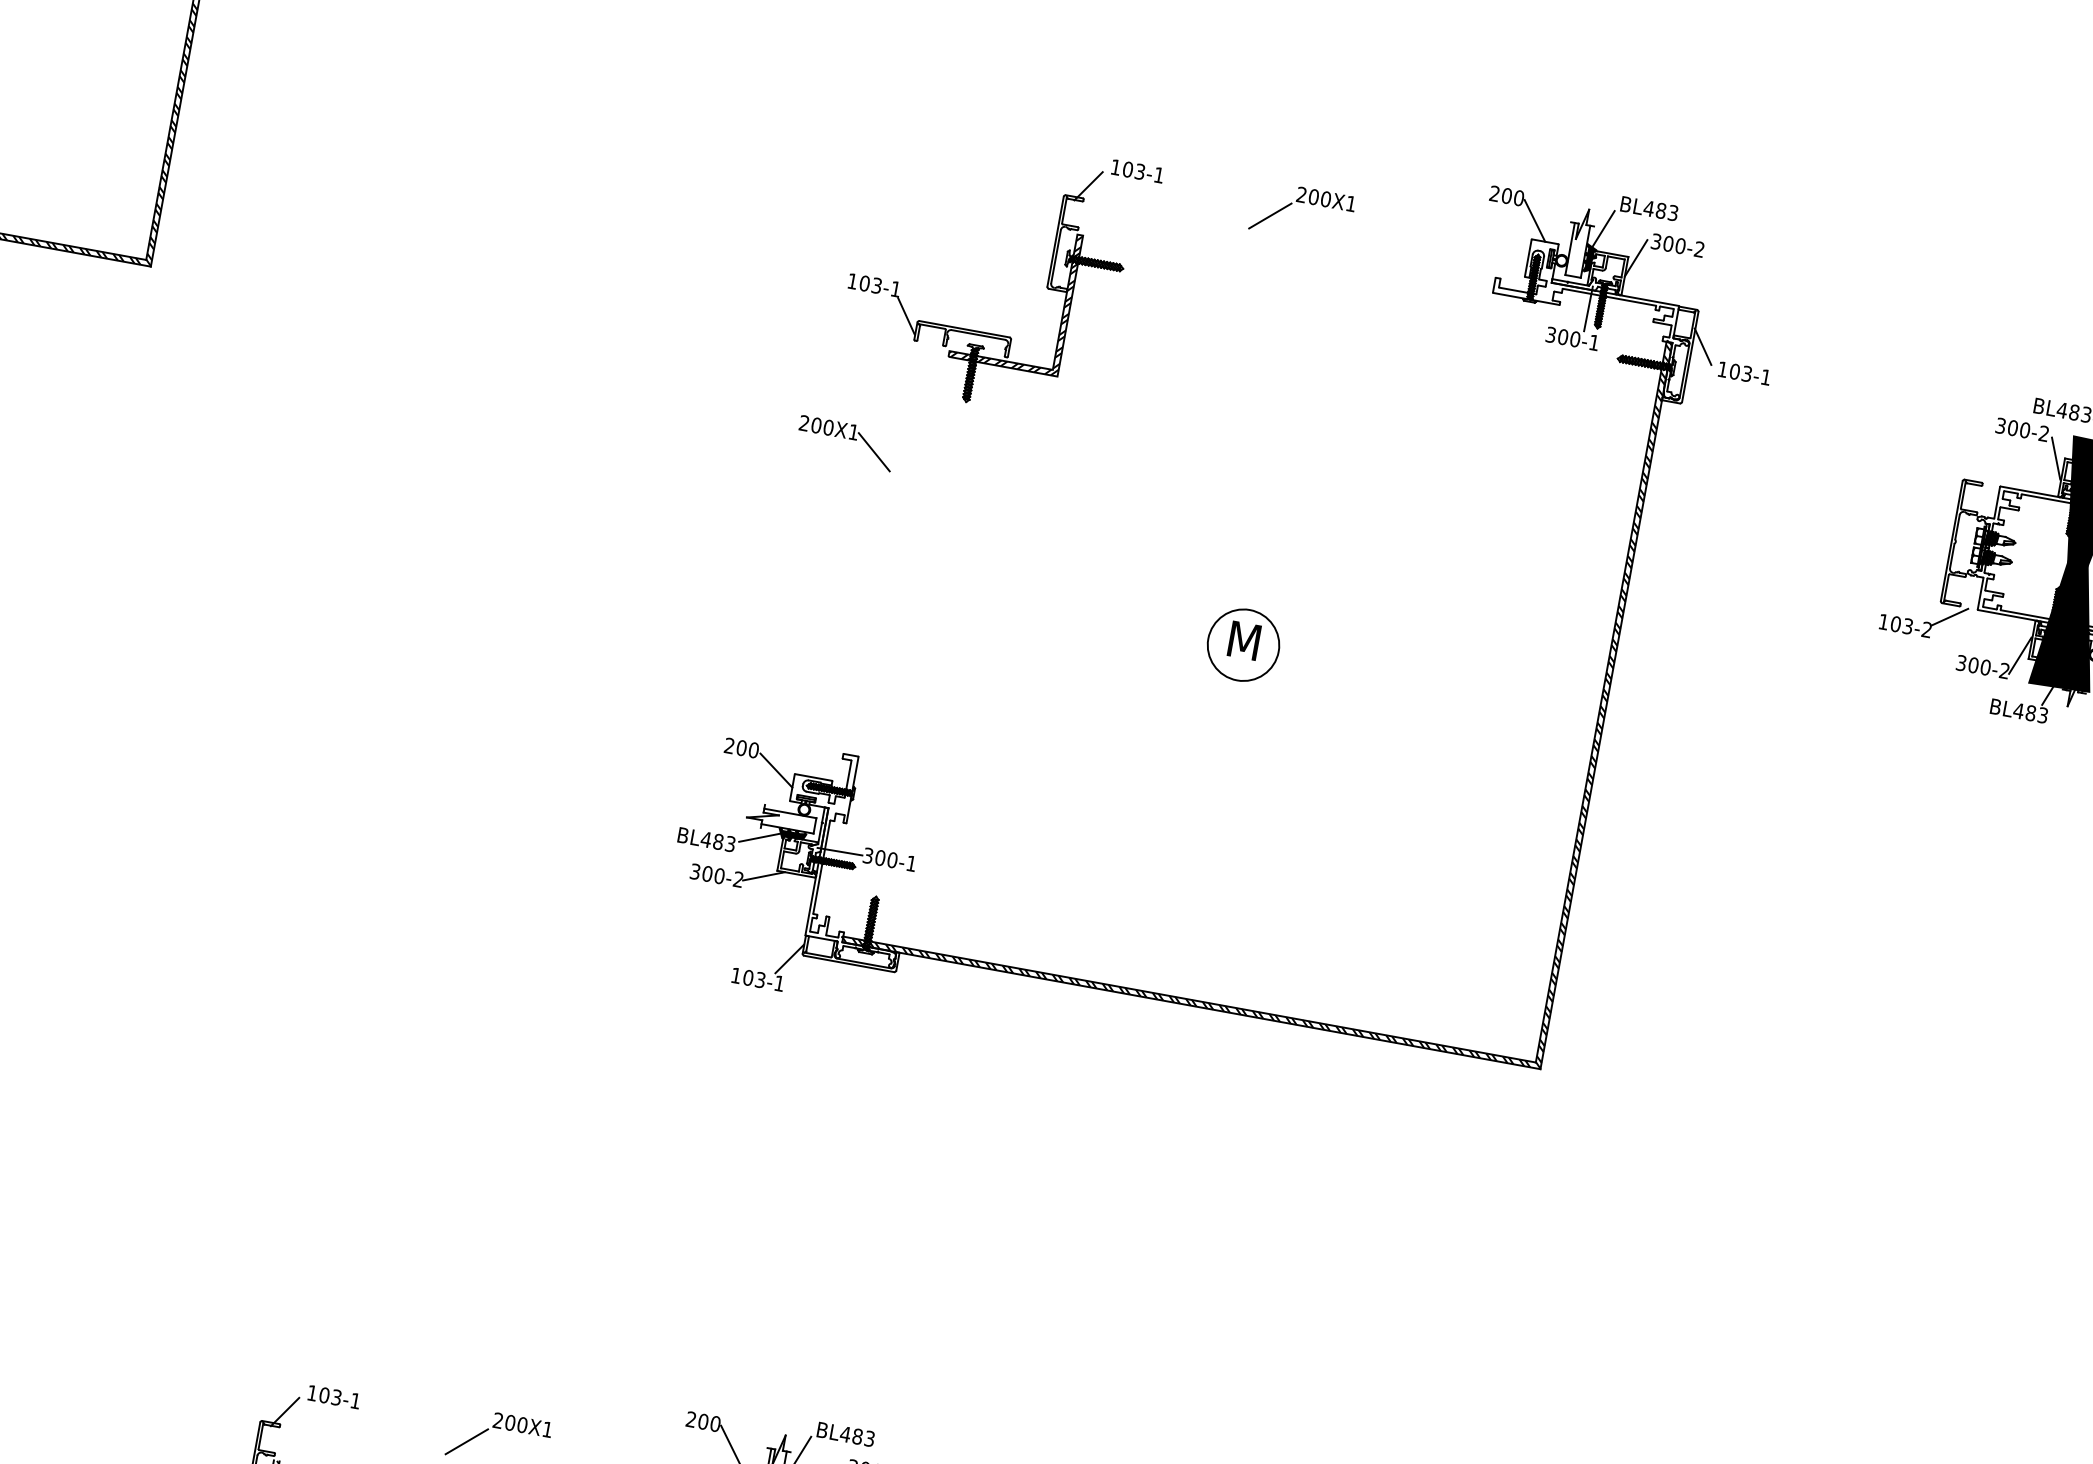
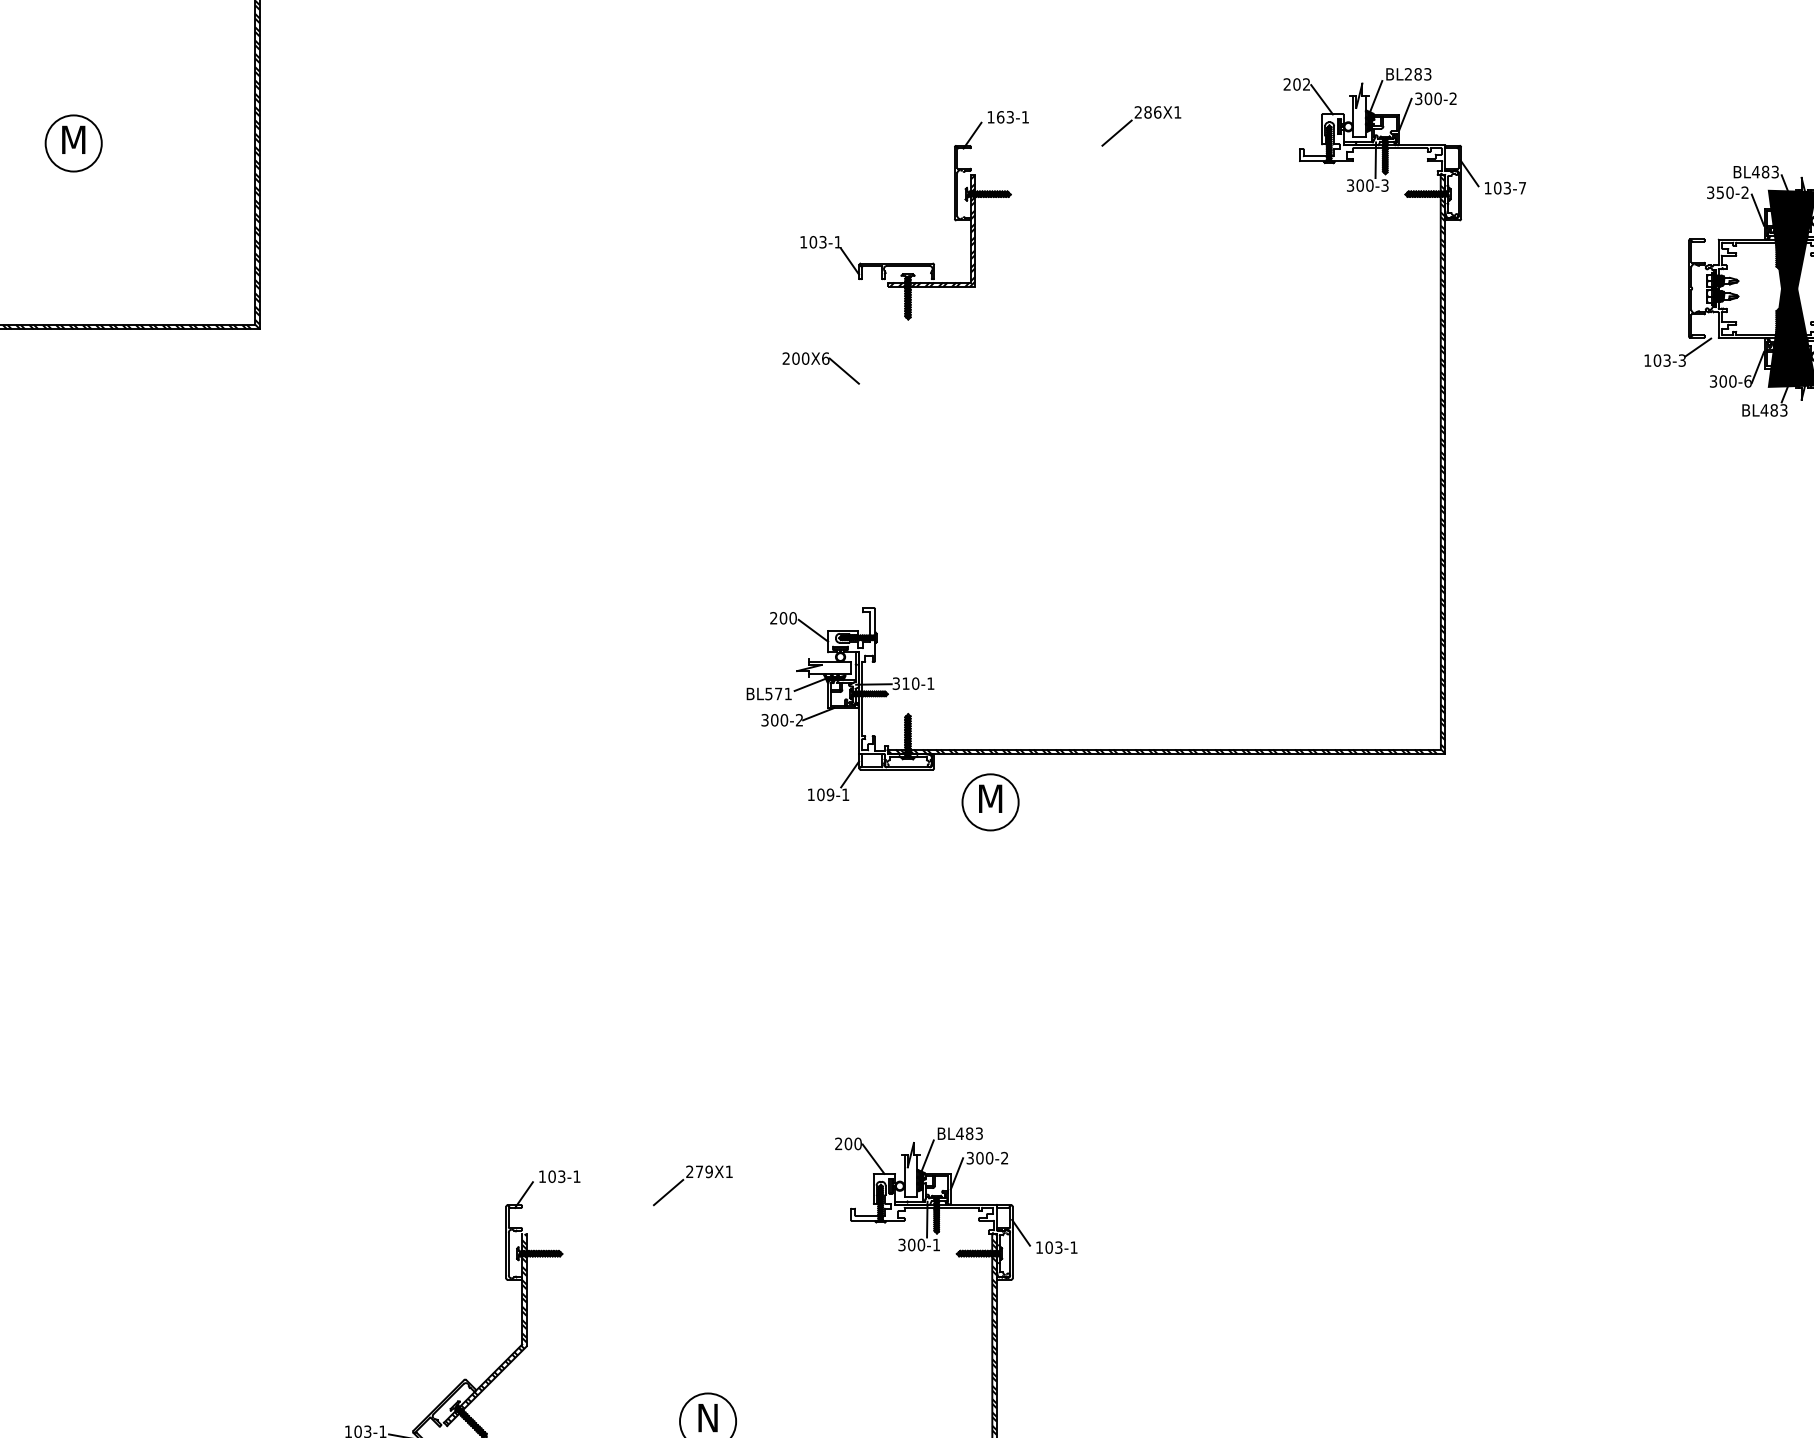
text: (1127, 169) -> (1000, 117), 103-1 -> 163-1
text: (1319, 198) -> (1152, 112), 200X1 -> 286X1
text: (1518, 198) -> (1306, 84), 200 -> 202
text: (1649, 208) -> (1408, 74), BL483 -> BL283
text: (1593, 342) -> (1384, 185), 300-1 -> 300-3
text: (1765, 377) -> (1522, 188), 103-1 -> 103-7
text: (2013, 427) -> (1720, 192), 300-2 -> 350-2
text: (853, 432) -> (825, 358), 200X1 -> 200X6
text: (1926, 629) -> (1681, 360), 103-2 -> 103-3
part: (1243, 645) -> (990, 802), moved
text: (2004, 670) -> (1747, 381), 300-2 -> 300-6
text: (718, 841) -> (778, 693), BL483 -> BL571
text: (879, 857) -> (905, 683), 300-1 -> 310-1
text: (760, 979) -> (830, 794), 103-1 -> 109-1
text: (515, 1423) -> (703, 1171), 200X1 -> 279X1

